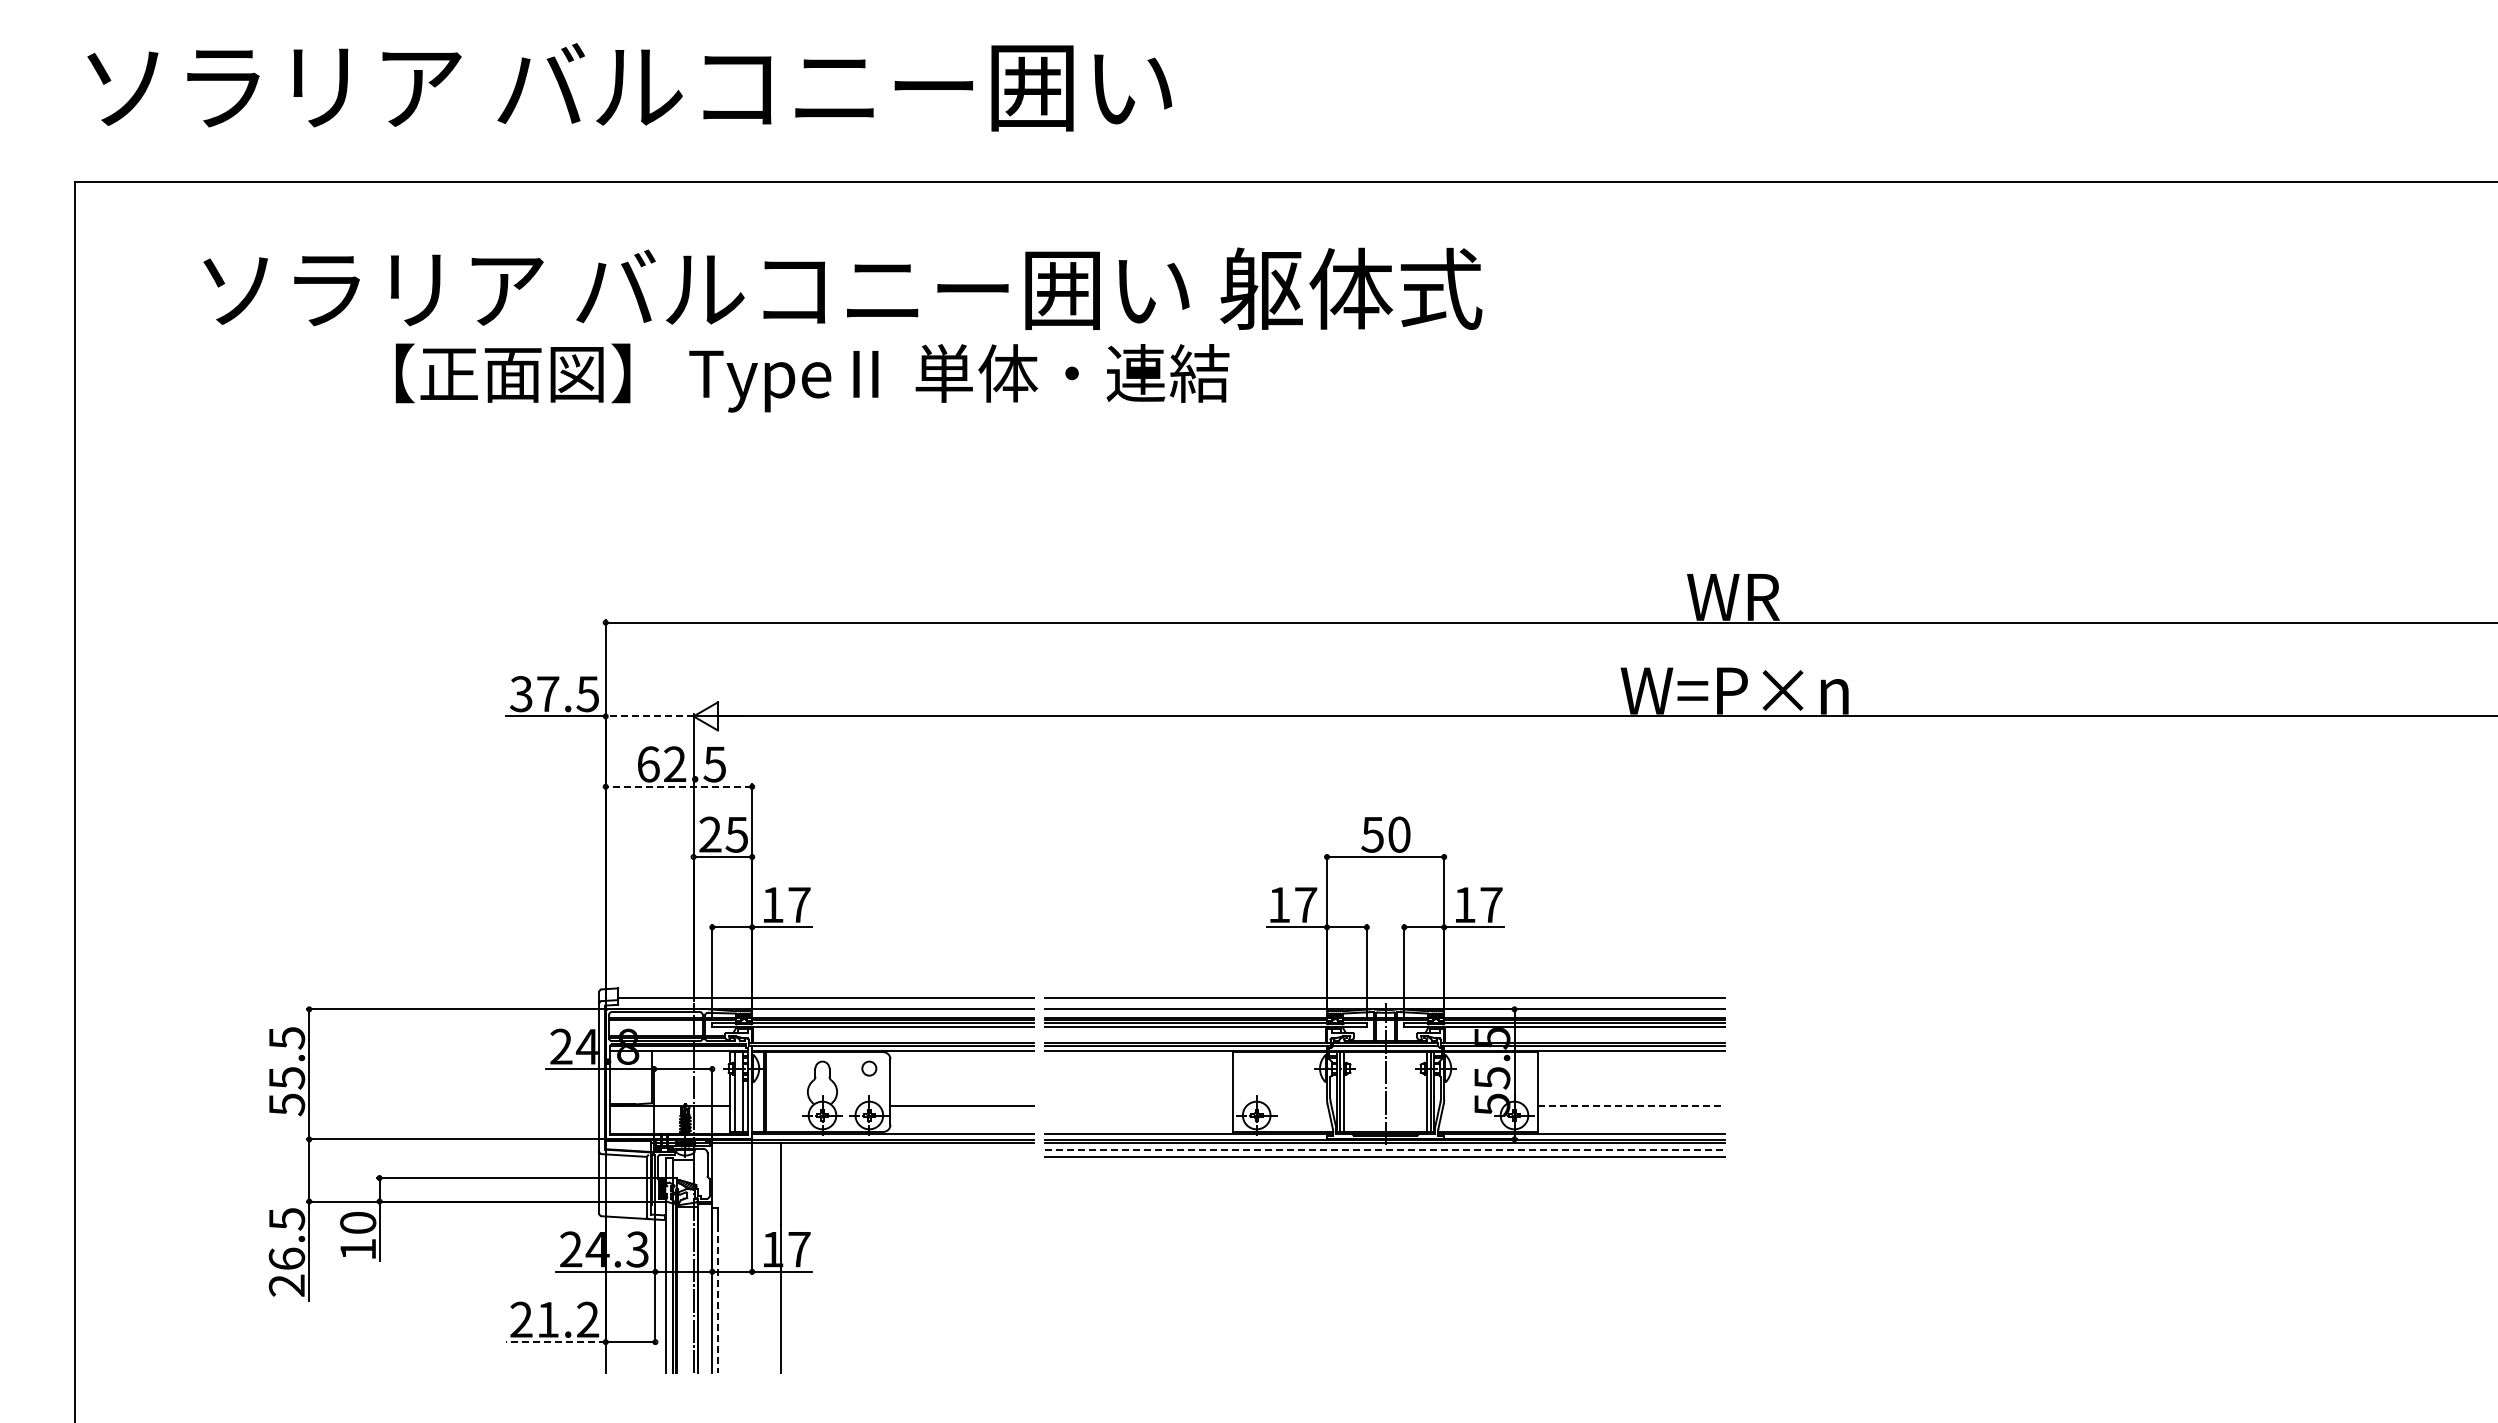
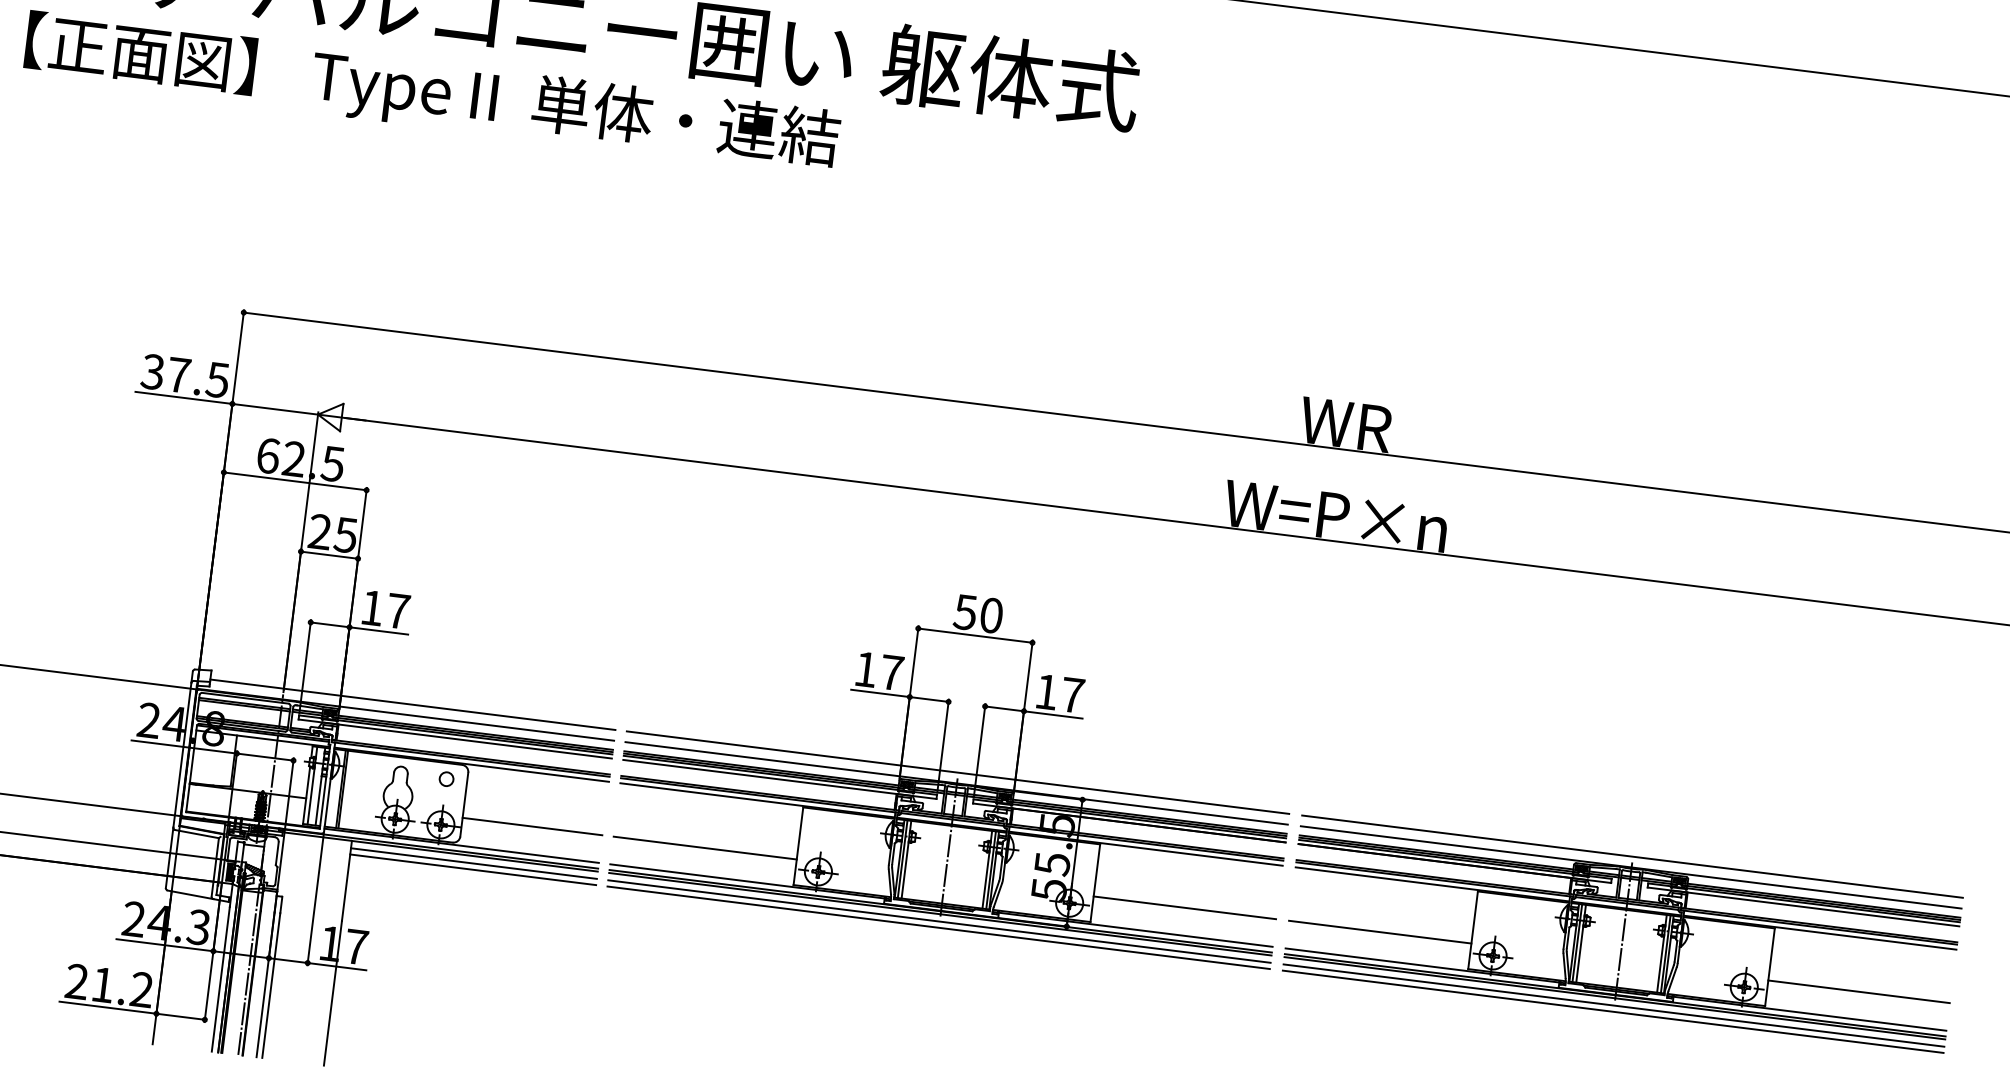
text: (812, 377) -> (432, 93), moved
line: (649, 716) -> (275, 409), dashed -> solid
line: (678, 786) -> (294, 481), dashed -> solid
part: (2076, 1077) -> (1621, 934), added
line: (1139, 1105) -> (705, 847), added
line: (1631, 1105) -> (1184, 907), dashed -> solid
line: (907, 1150) -> (473, 863), added
line: (1385, 1150) -> (939, 921), dashed -> solid
line: (907, 1156) -> (473, 869), added
line: (718, 1299) -> (271, 985), dashed -> solid
line: (556, 1342) -> (108, 1008), dashed -> solid

